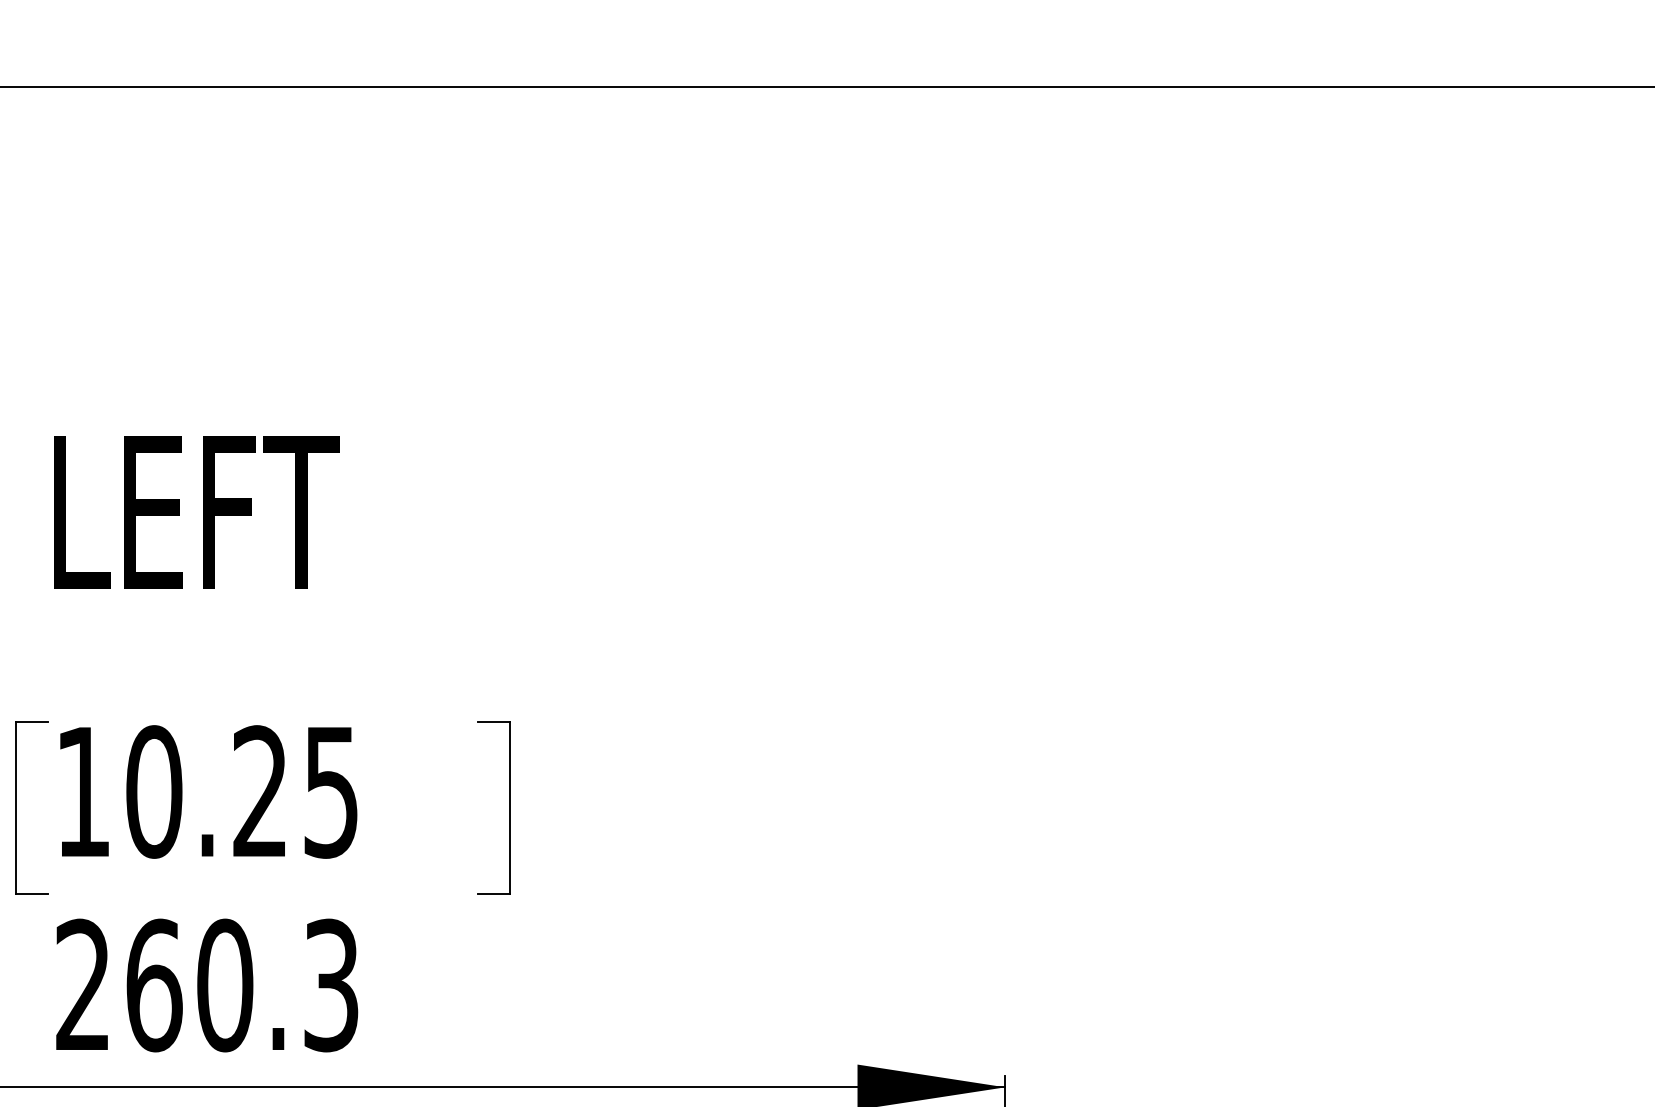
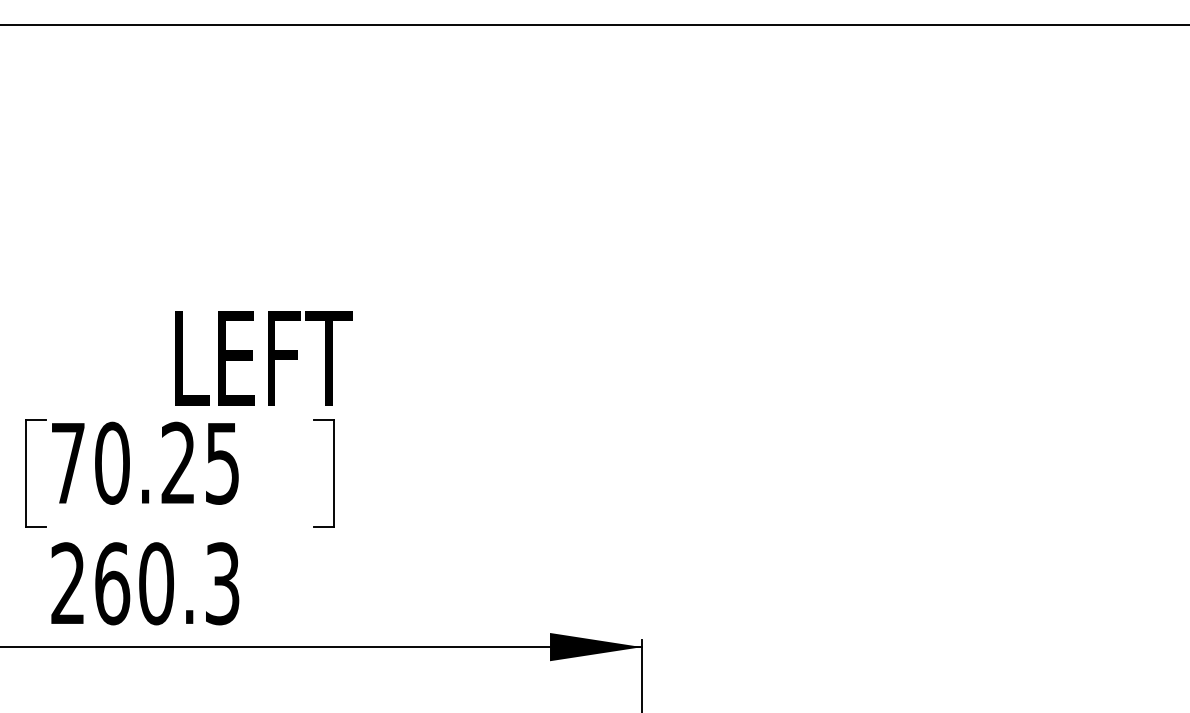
text: (196, 512) -> (263, 358), moved
text: (83, 792) -> (68, 463), 10.25 -> 70.25

